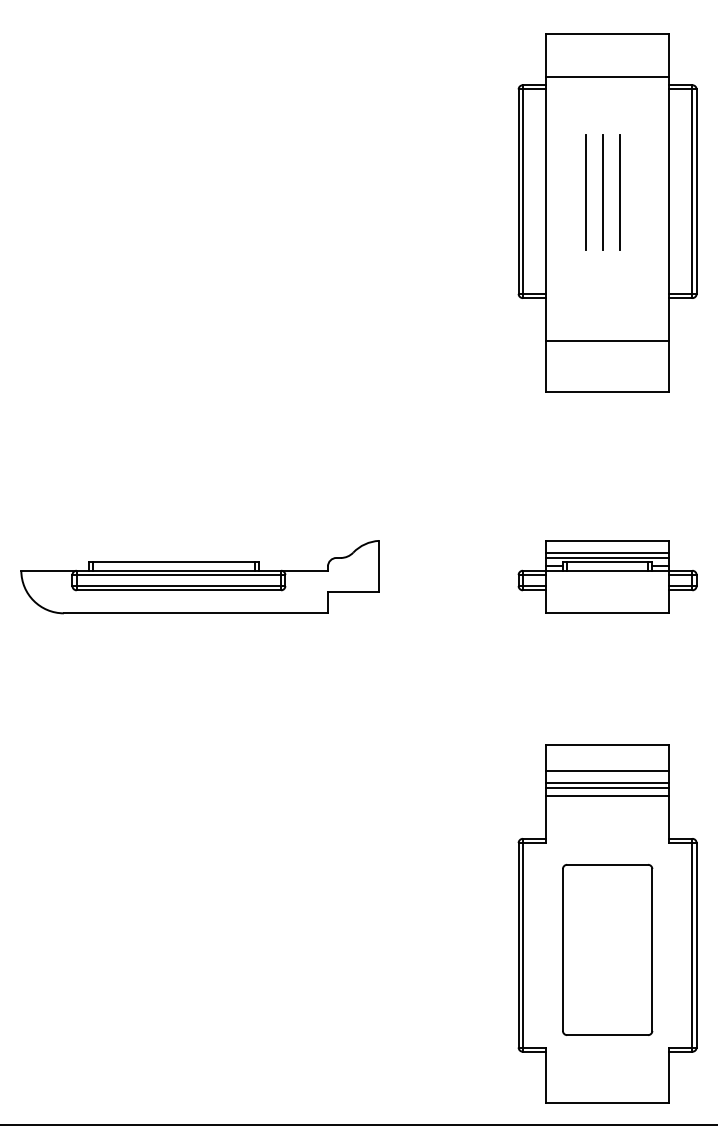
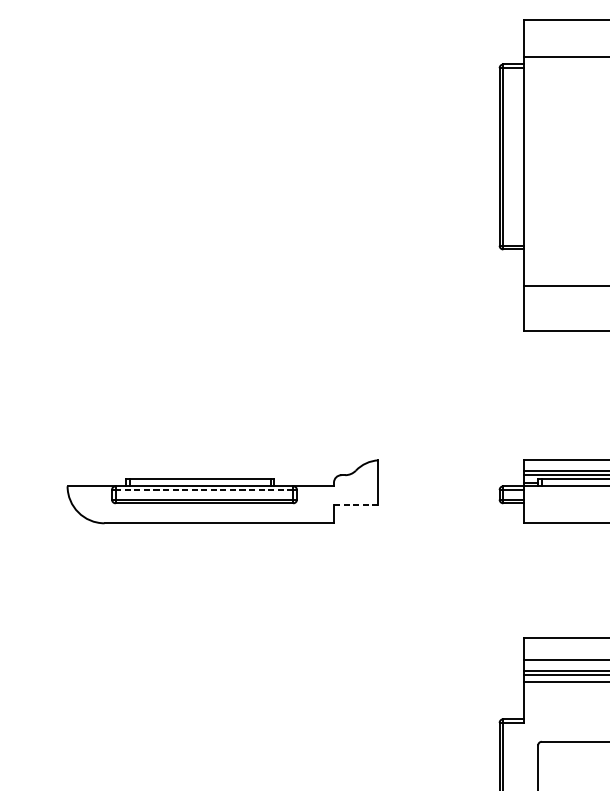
line: (586, 192) -> (558, 157), removed
line: (603, 192) -> (573, 157), removed
line: (620, 192) -> (588, 157), removed
line: (178, 575) -> (204, 490), solid -> dashed
line: (353, 592) -> (356, 505), solid -> dashed

